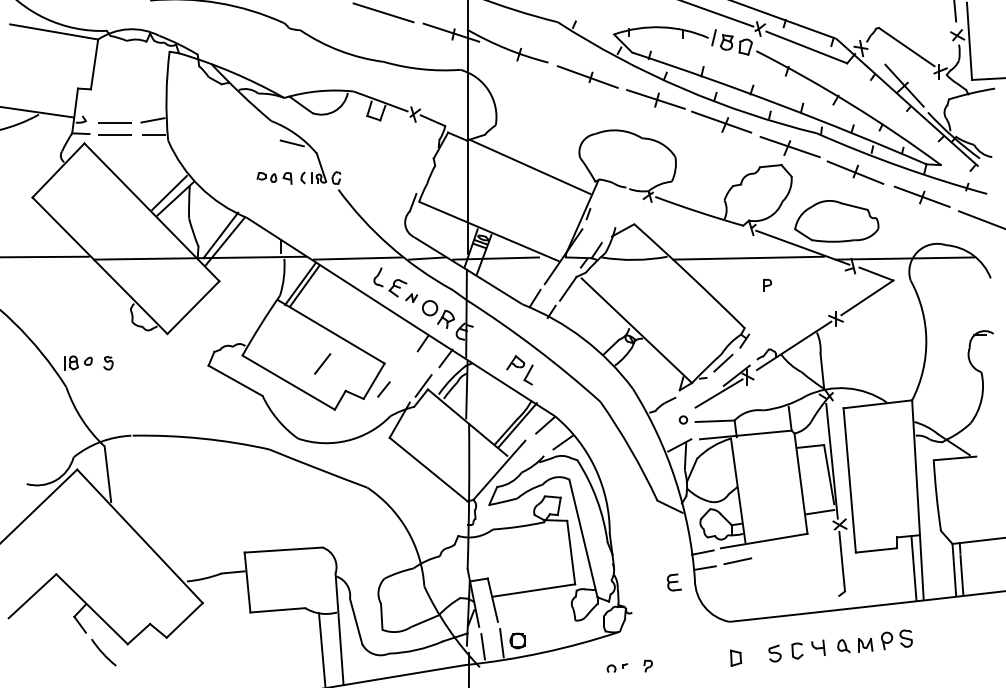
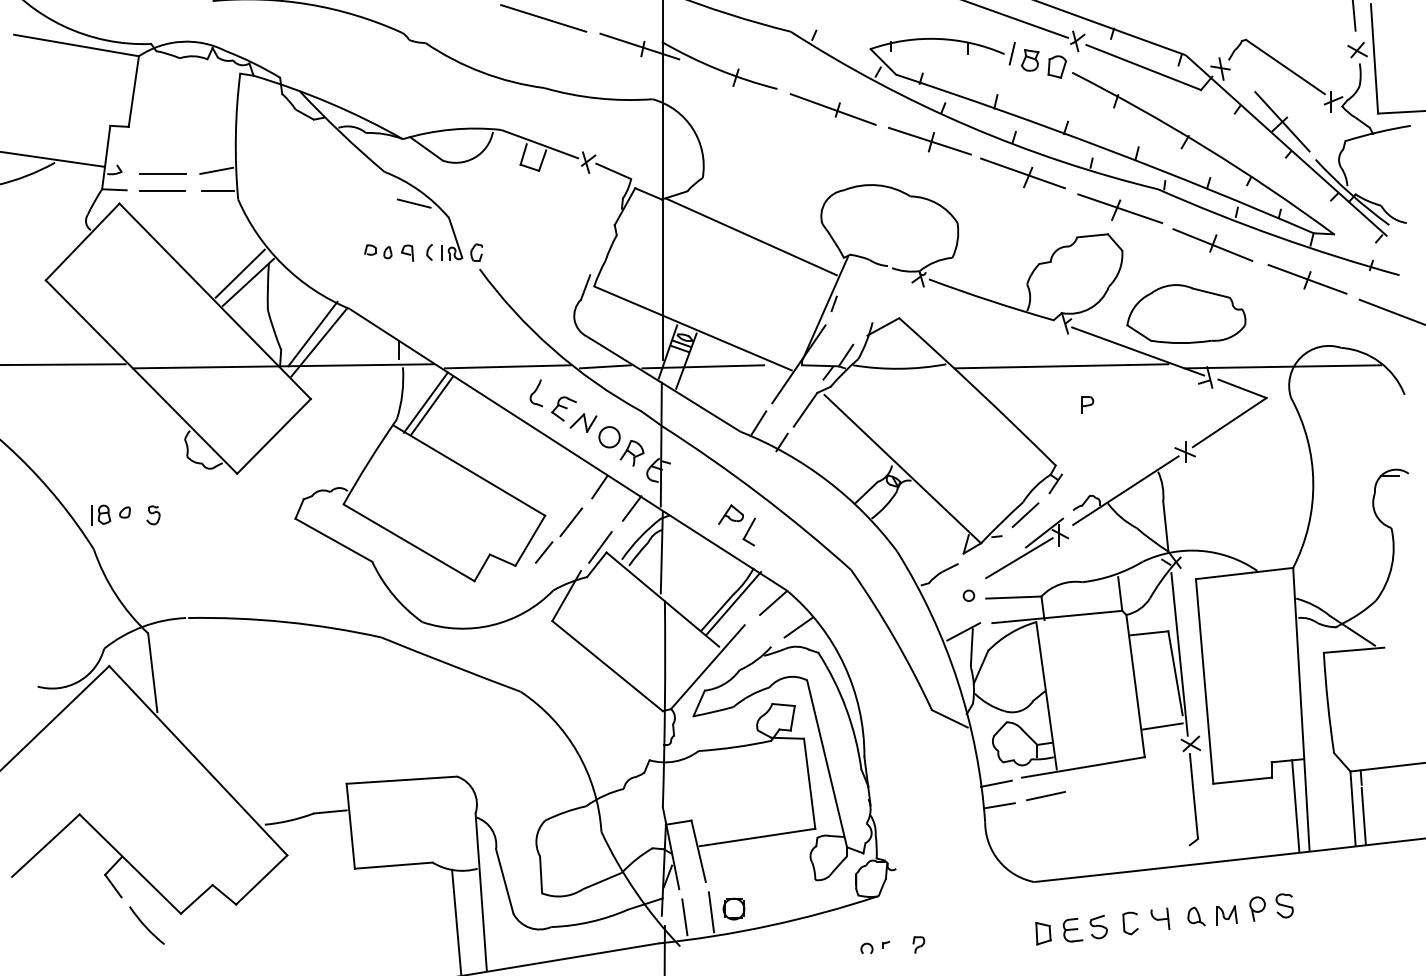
part: (411, 297) -> (583, 422), size x1.67
line: (322, 364) -> (571, 522), moved
part: (674, 582) -> (1072, 929), moved

